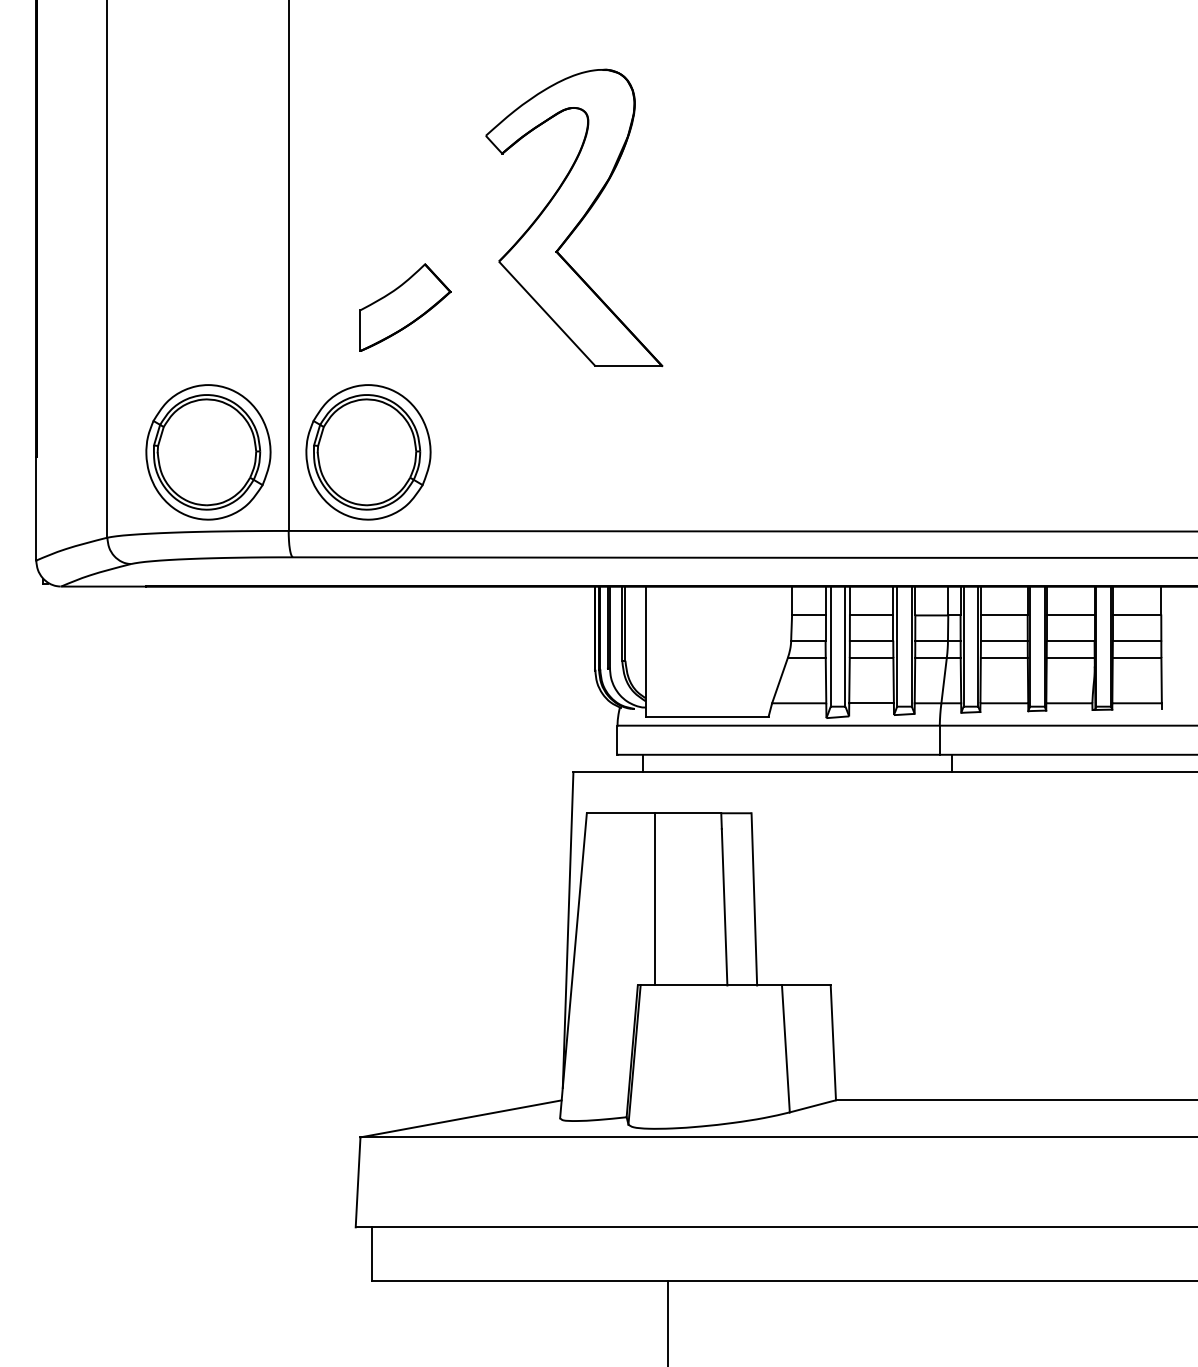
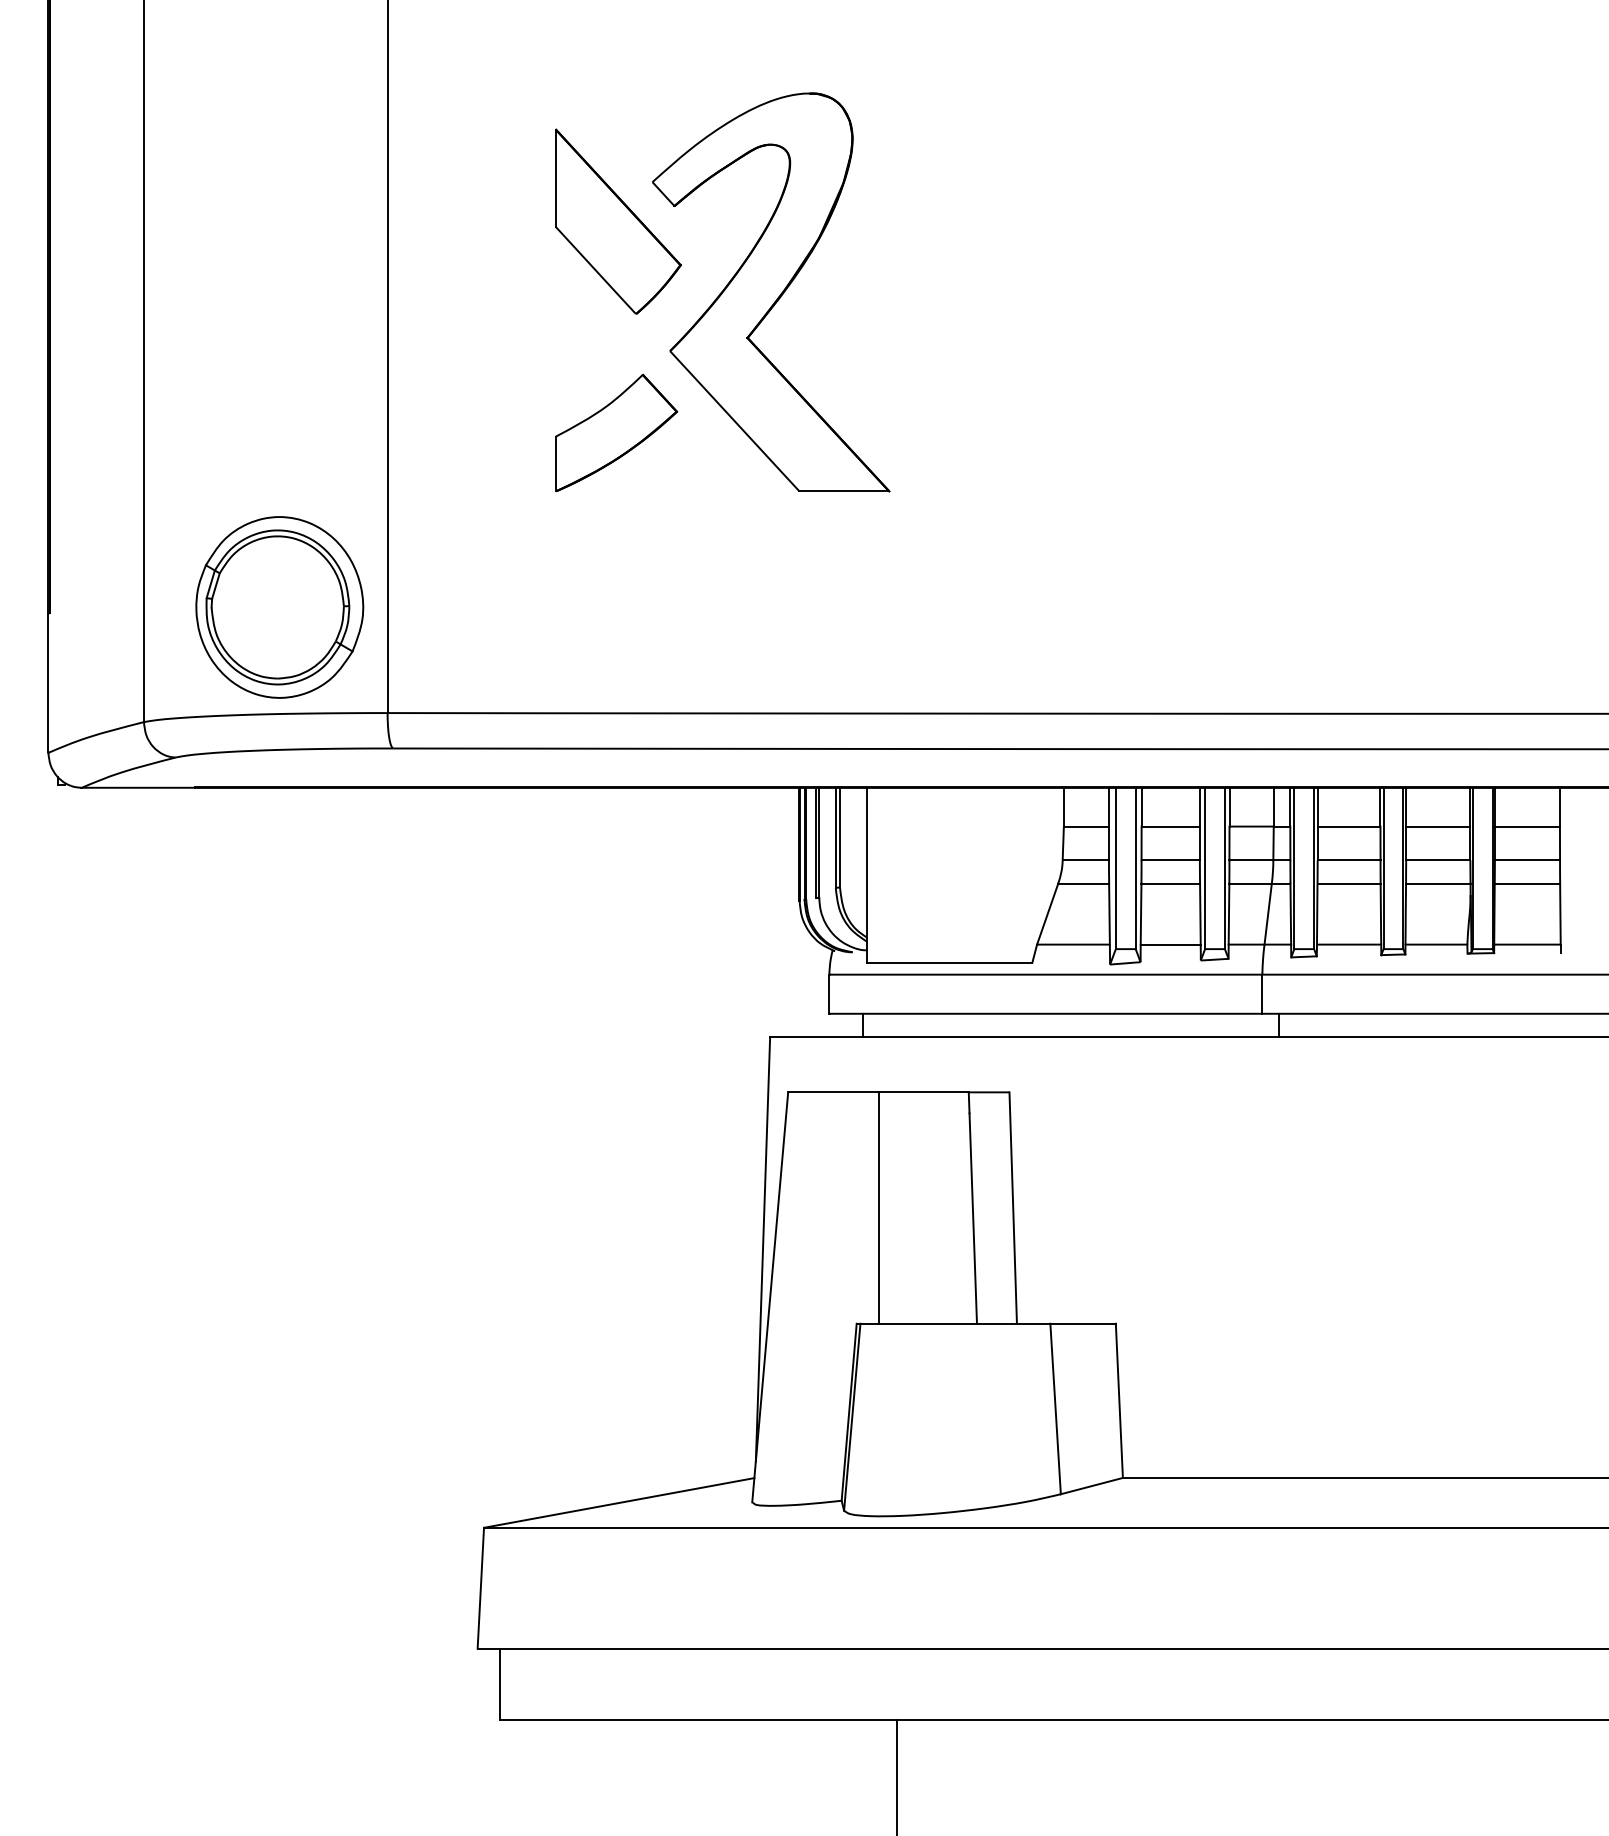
part: (460, 165) -> (618, 221), added
part: (405, 307) -> (616, 432), moved
part: (368, 452) -> (494, 607), removed

